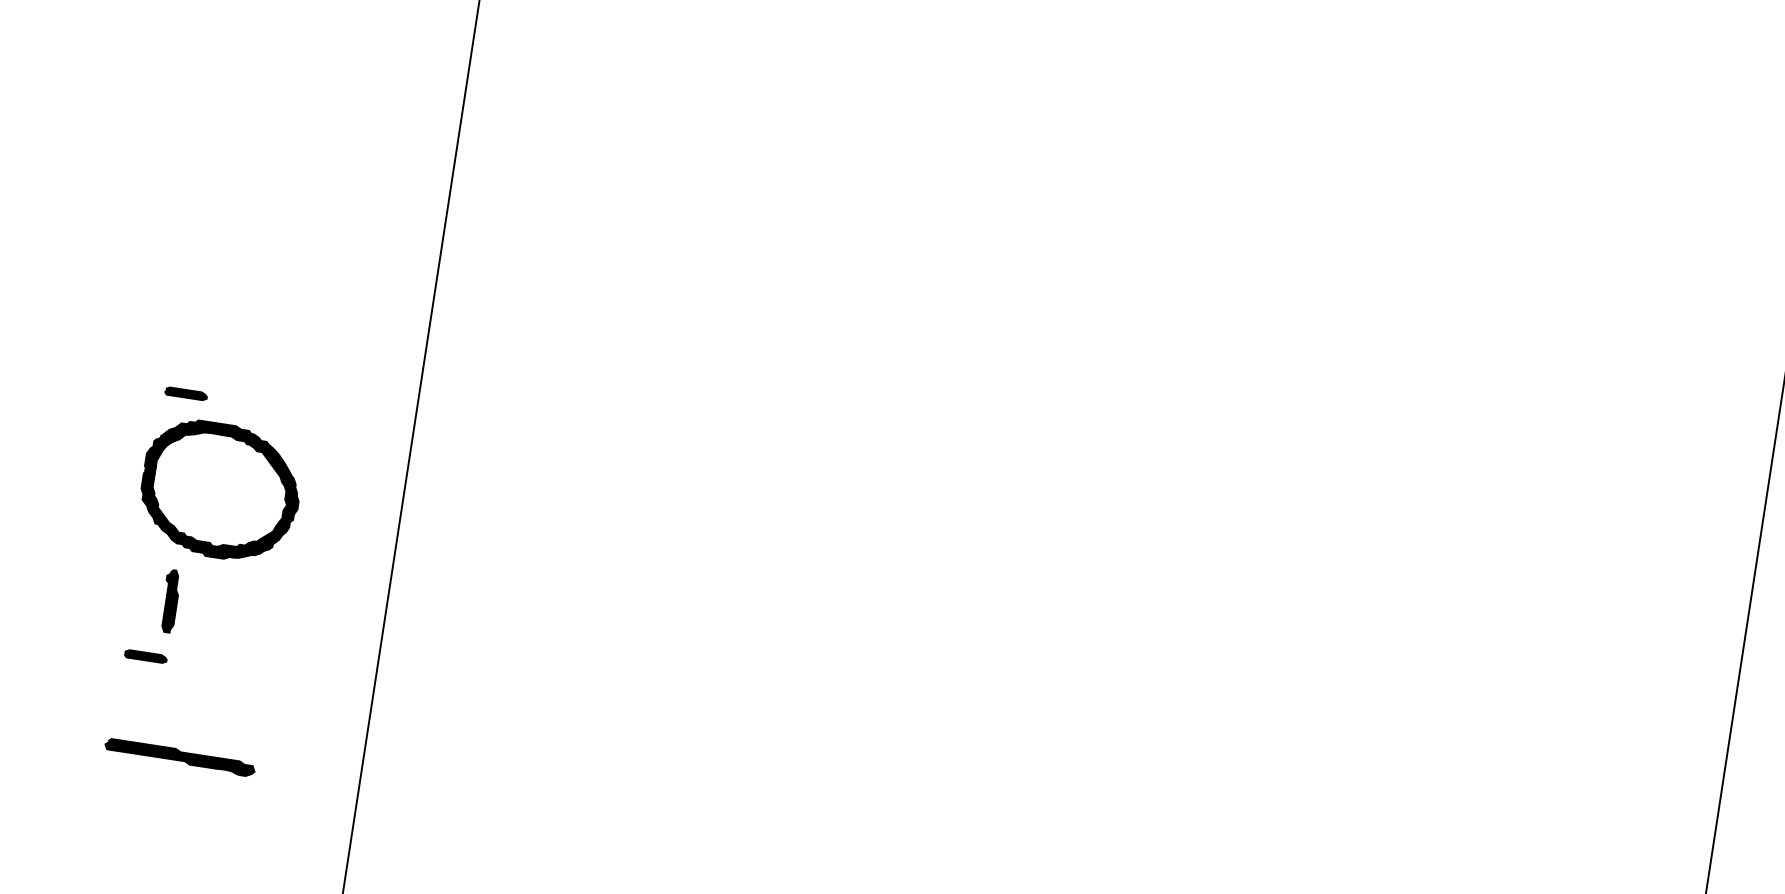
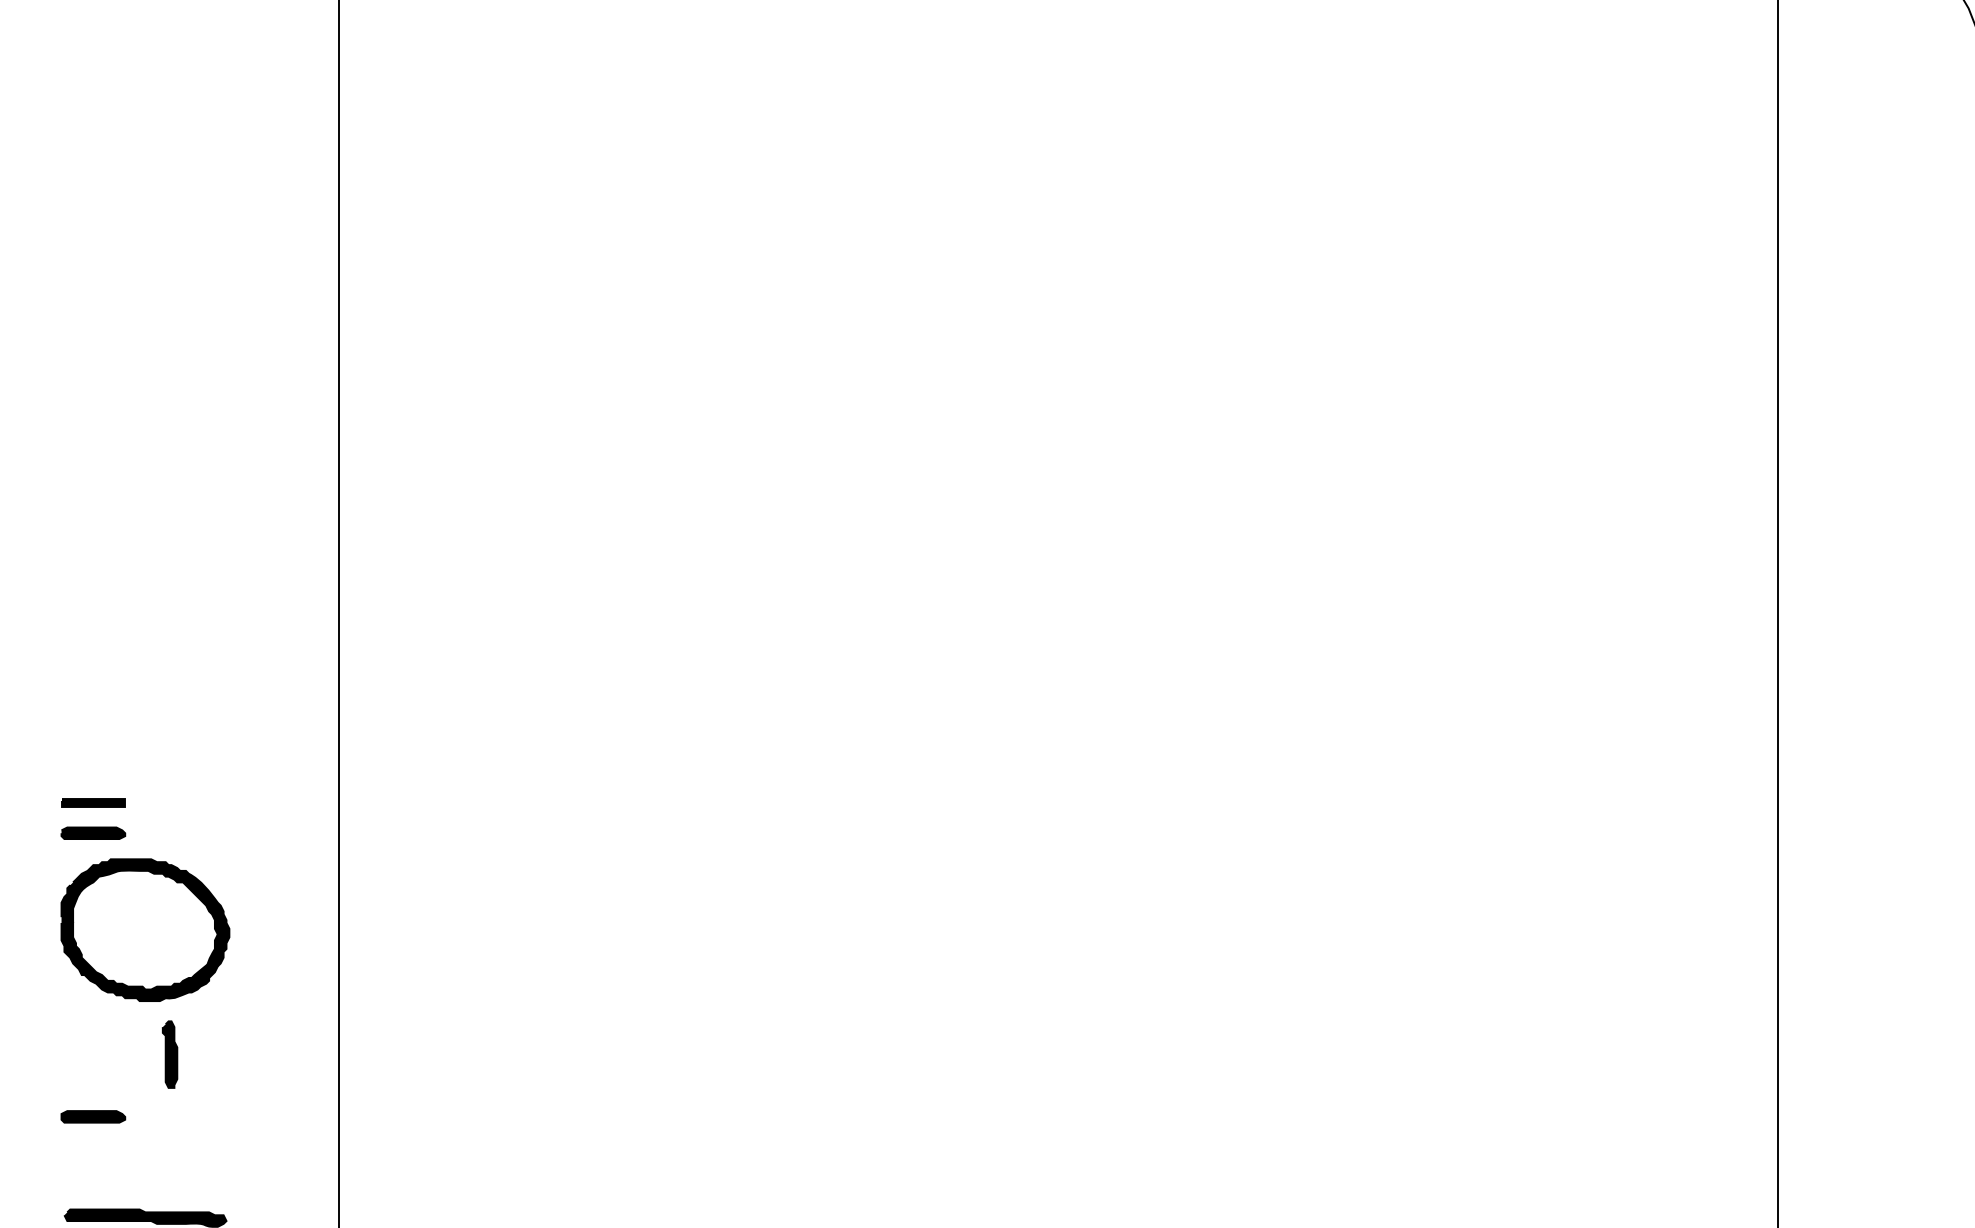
part: (190, 365) -> (93, 802), added
part: (186, 393) -> (93, 832), size x1.43
part: (169, 601) -> (169, 1054), moved
part: (146, 656) -> (93, 1116), size x1.43

